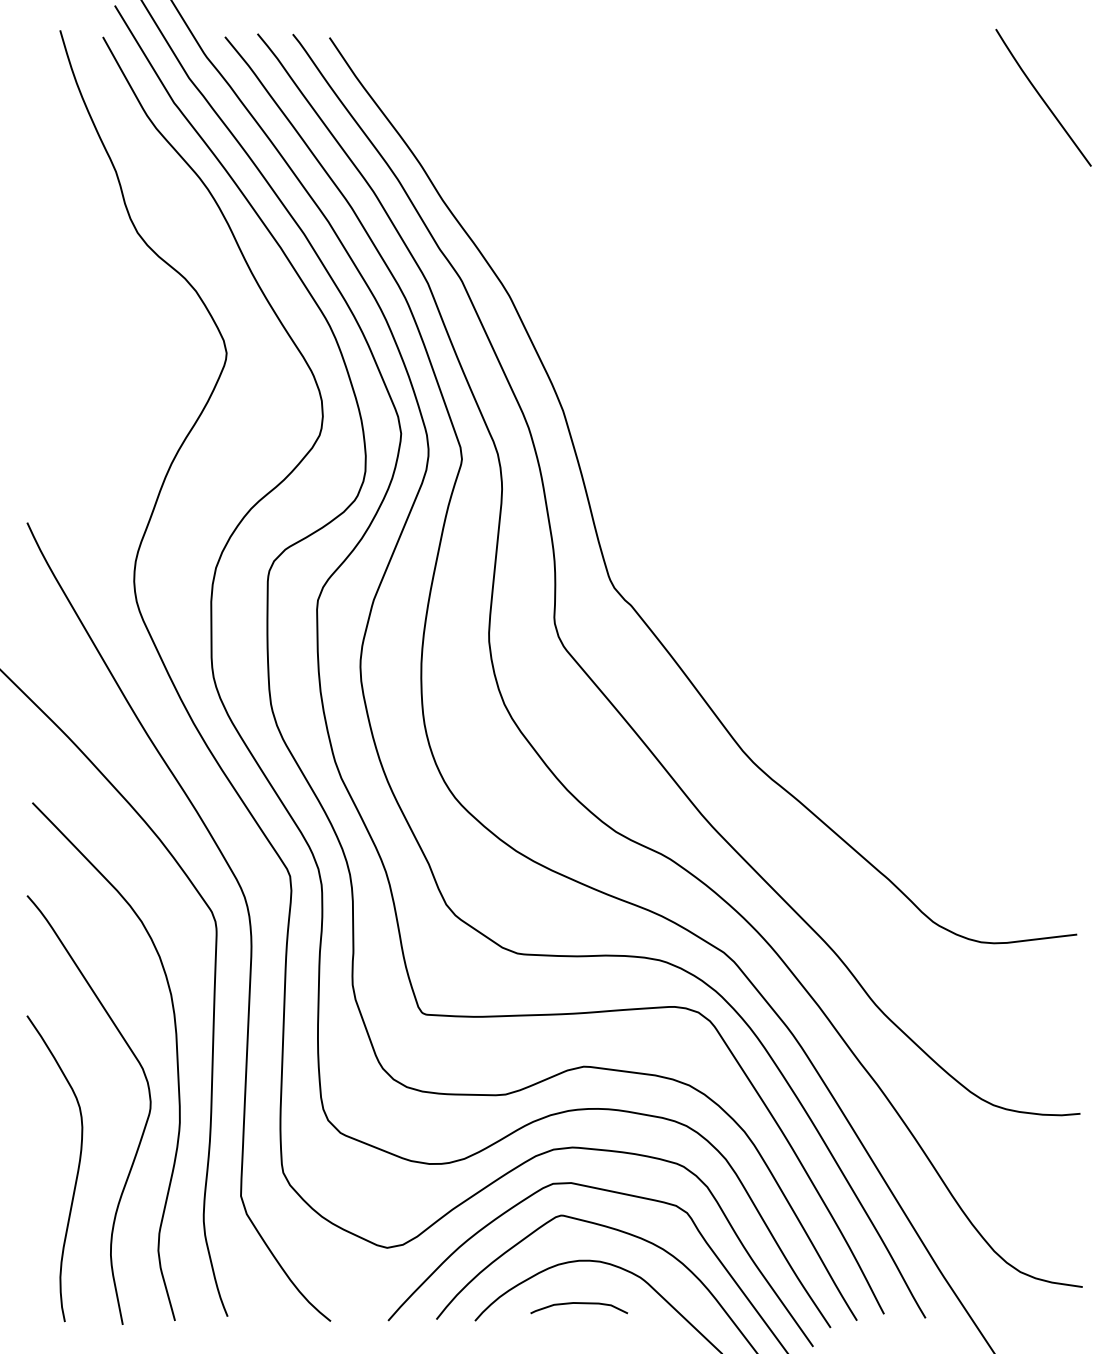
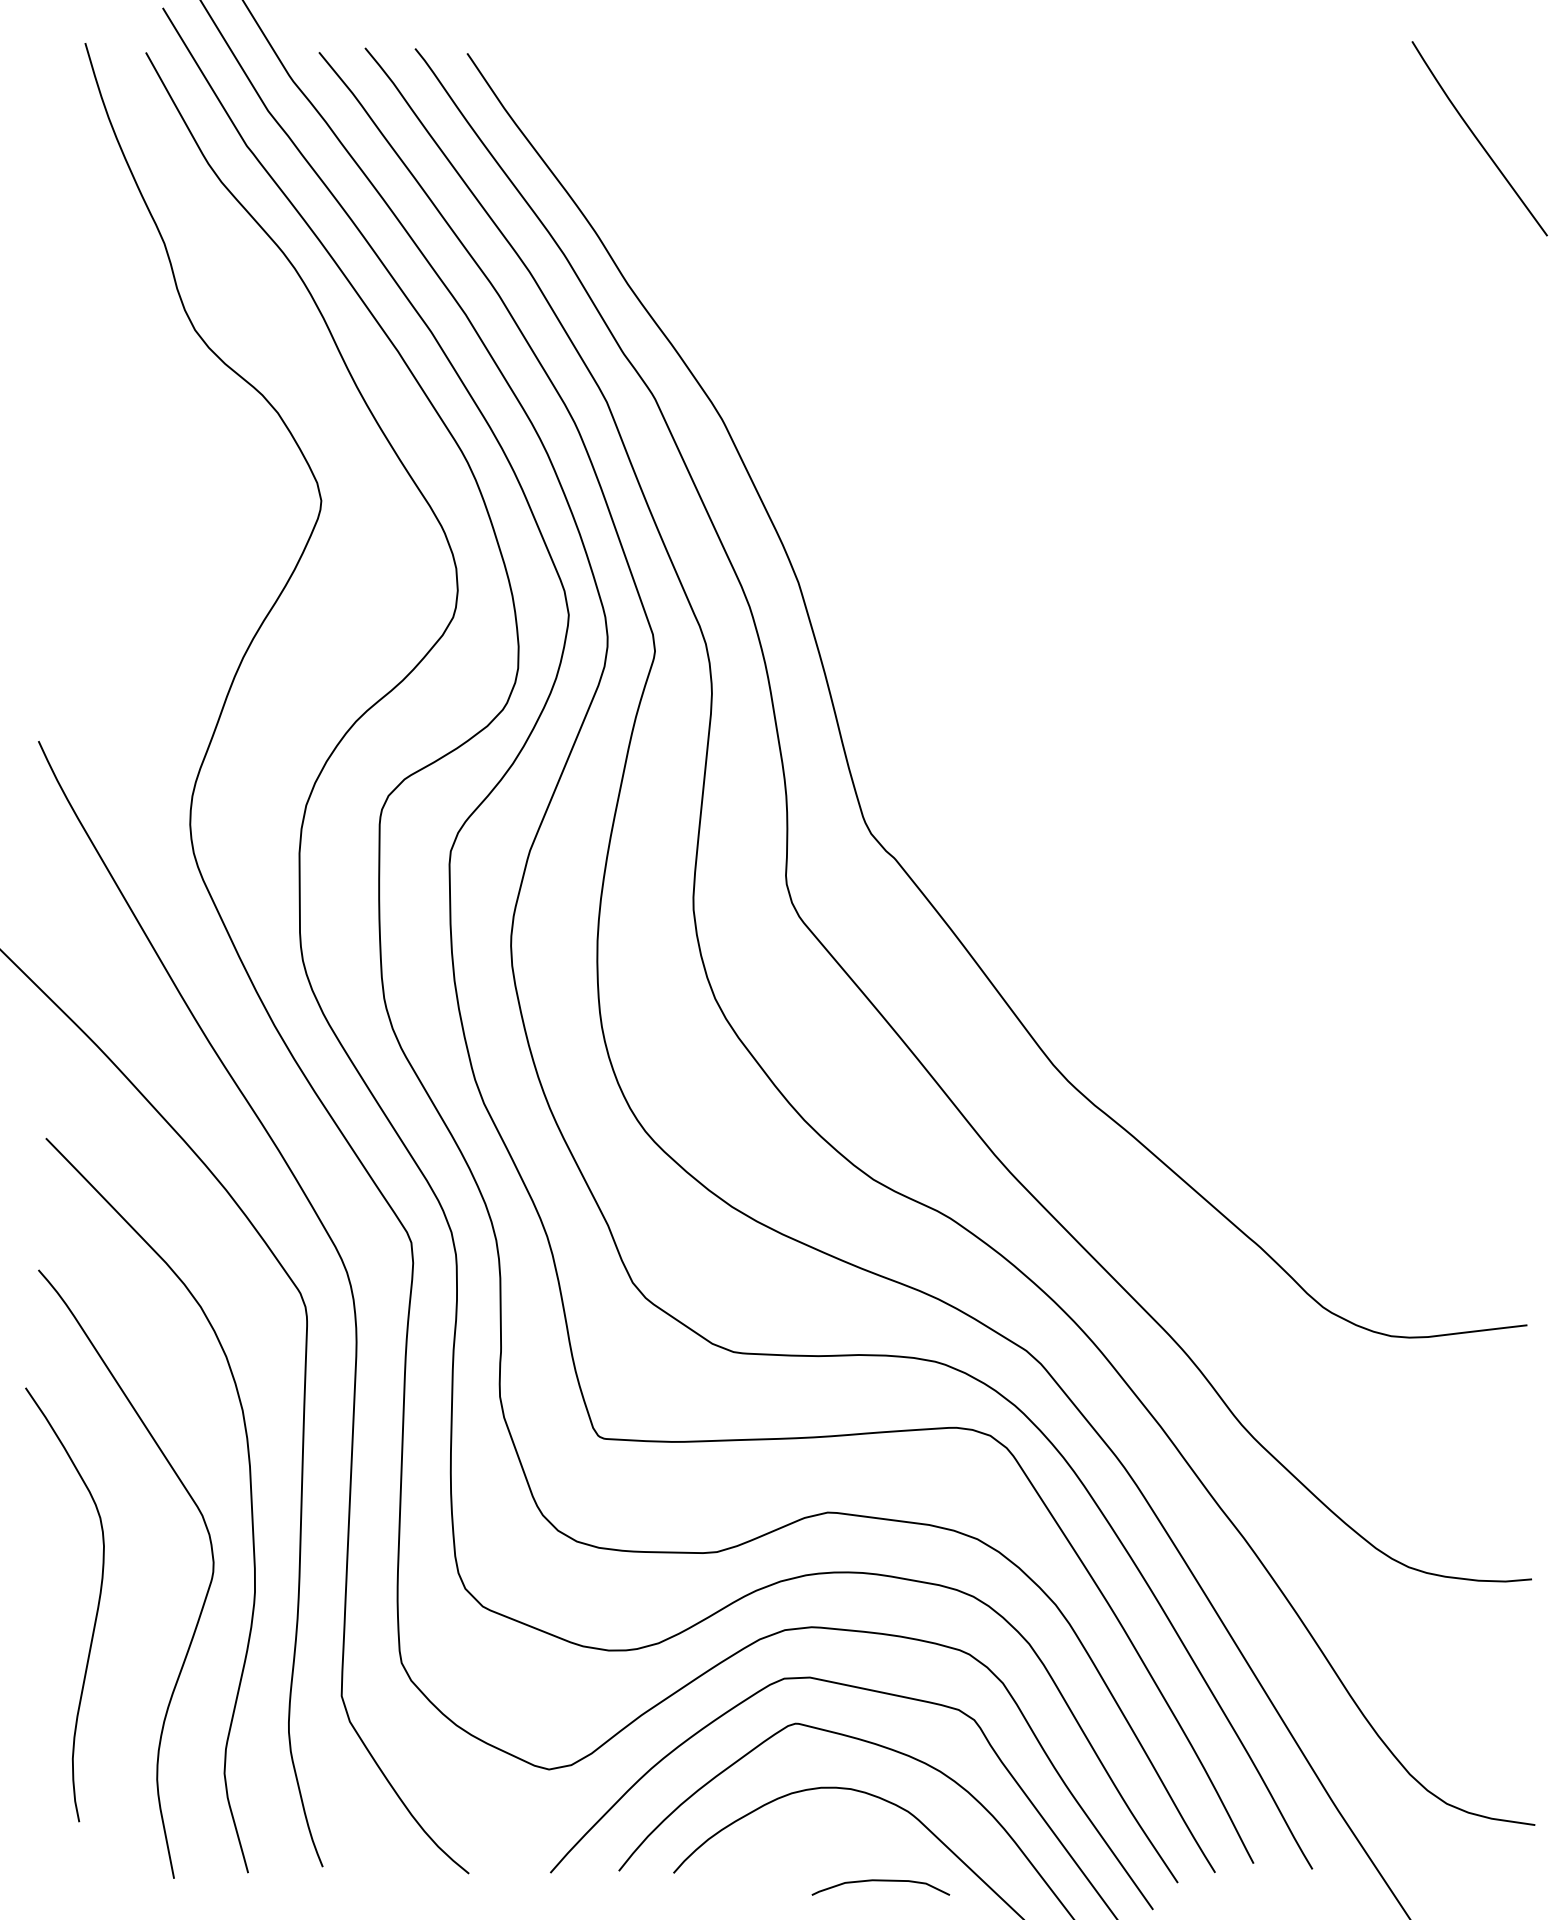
curve: (76, 1173) -> (95, 1611), moved
curve: (581, 1304) -> (884, 1882), moved

